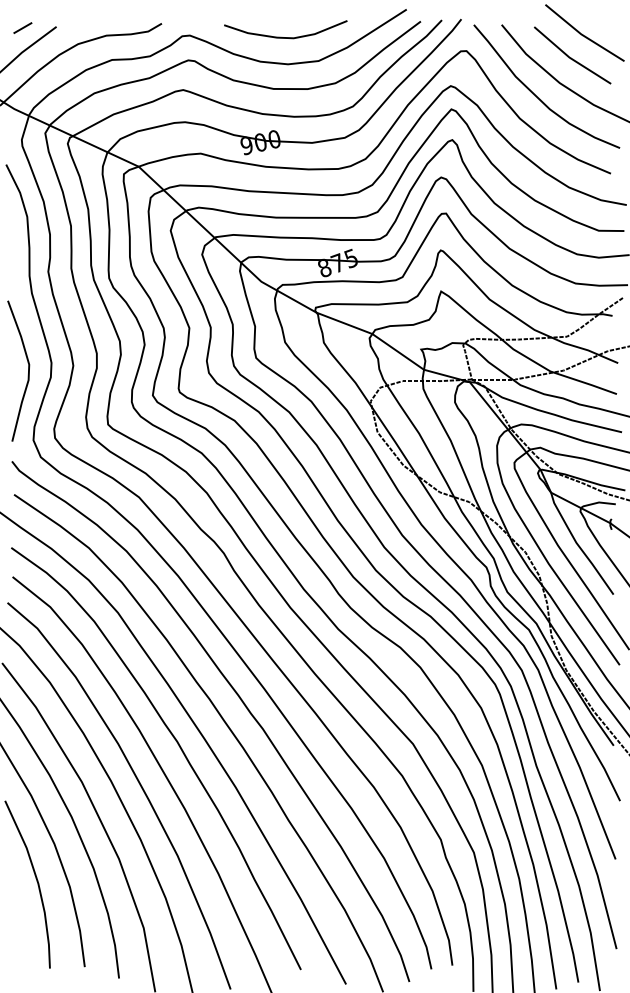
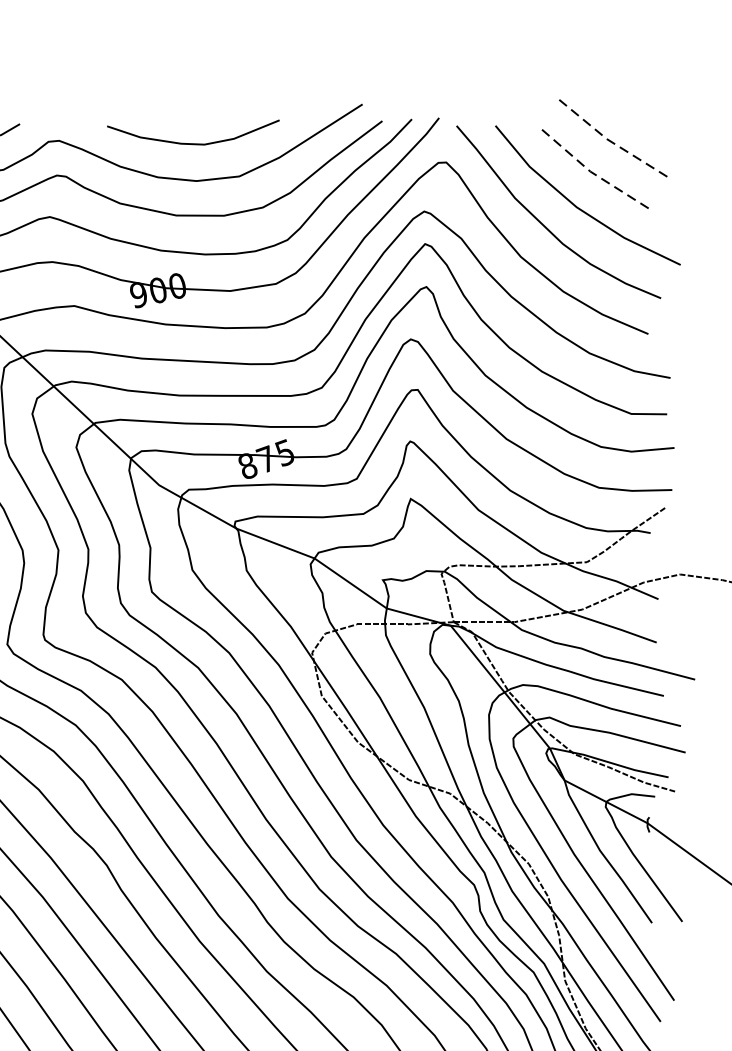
line: (582, 34) -> (608, 139), solid -> dashed
line: (570, 58) -> (591, 172), solid -> dashed

